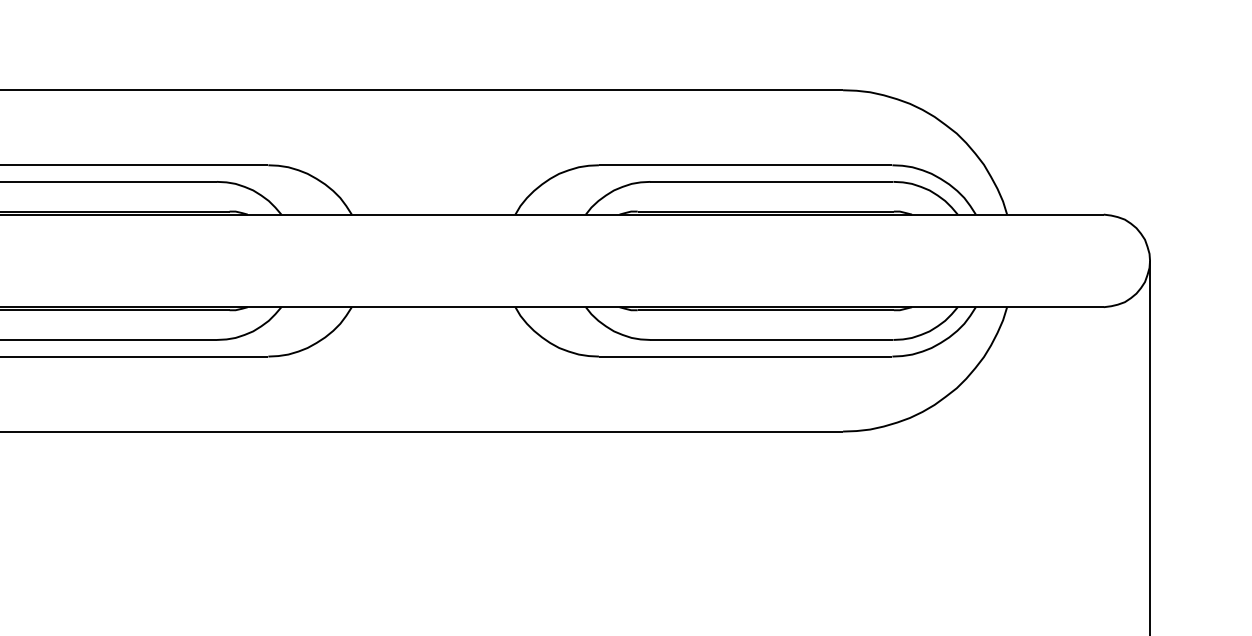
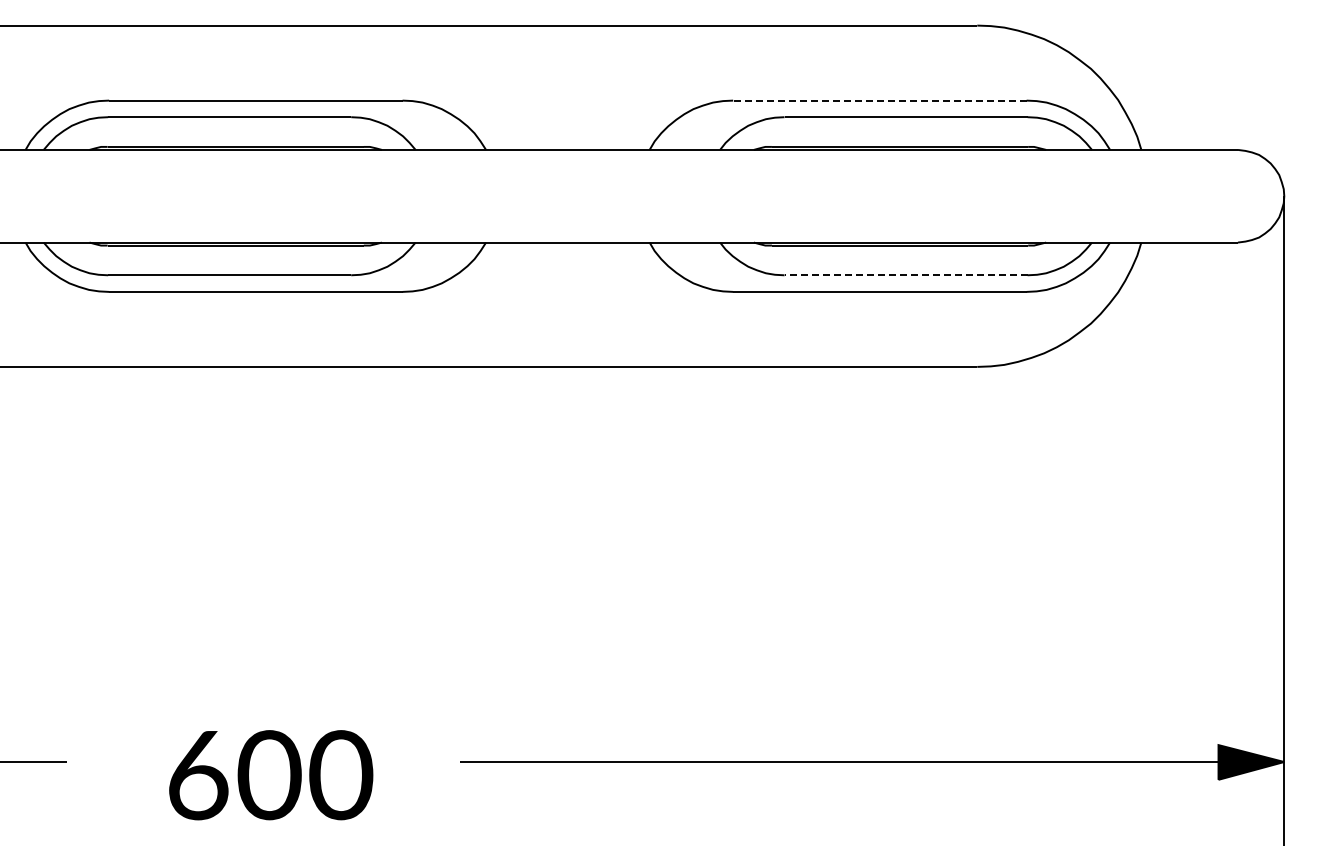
line: (745, 165) -> (879, 100), solid -> dashed
line: (772, 340) -> (906, 275), solid -> dashed

